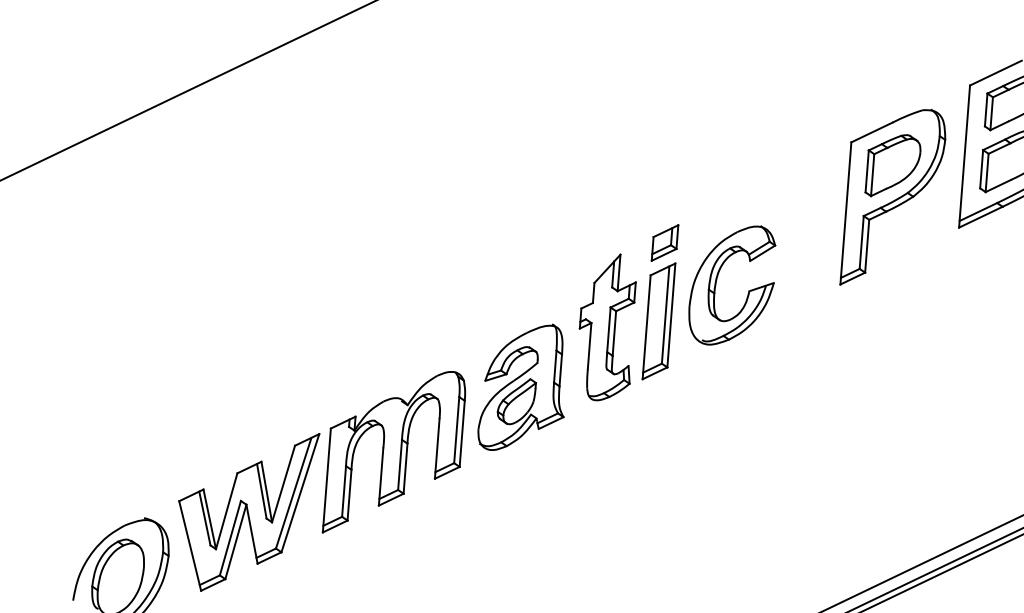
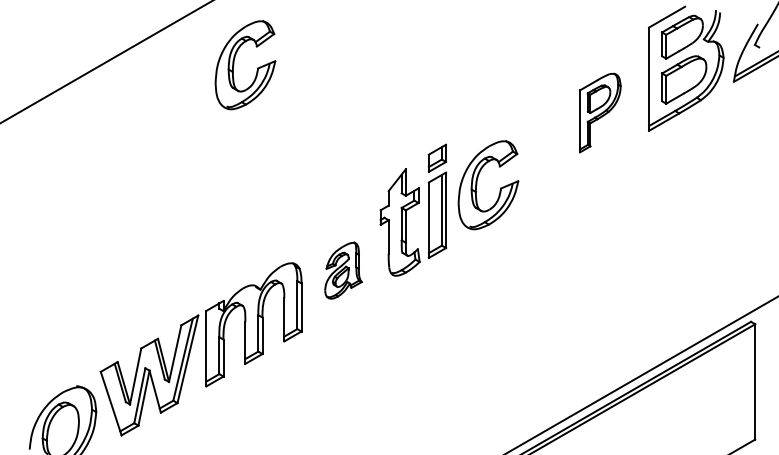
part: (395, 93) -> (234, 65), added
part: (894, 197) -> (600, 112), size x0.6
part: (523, 387) -> (343, 270), size x0.6

